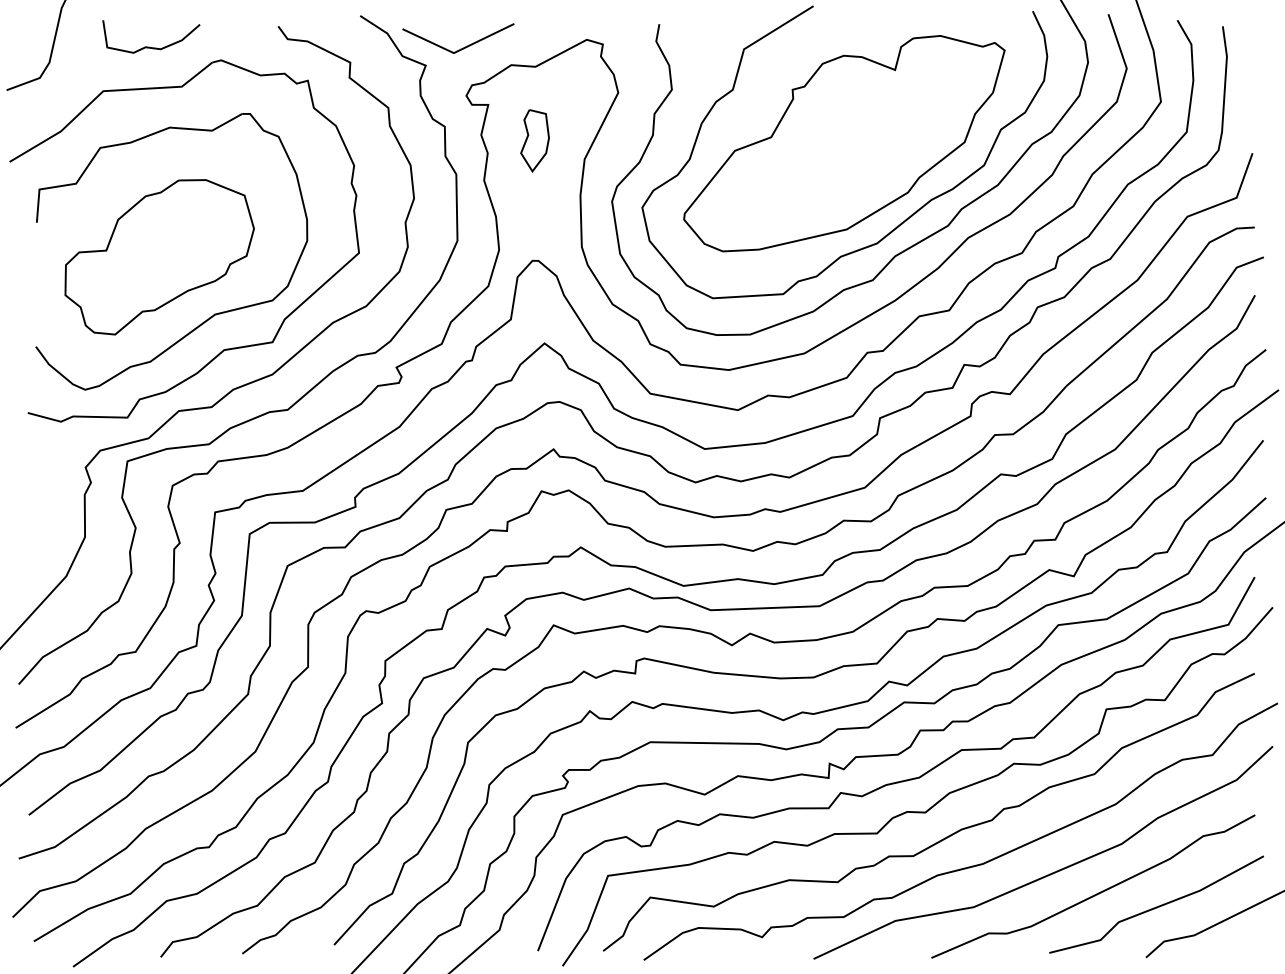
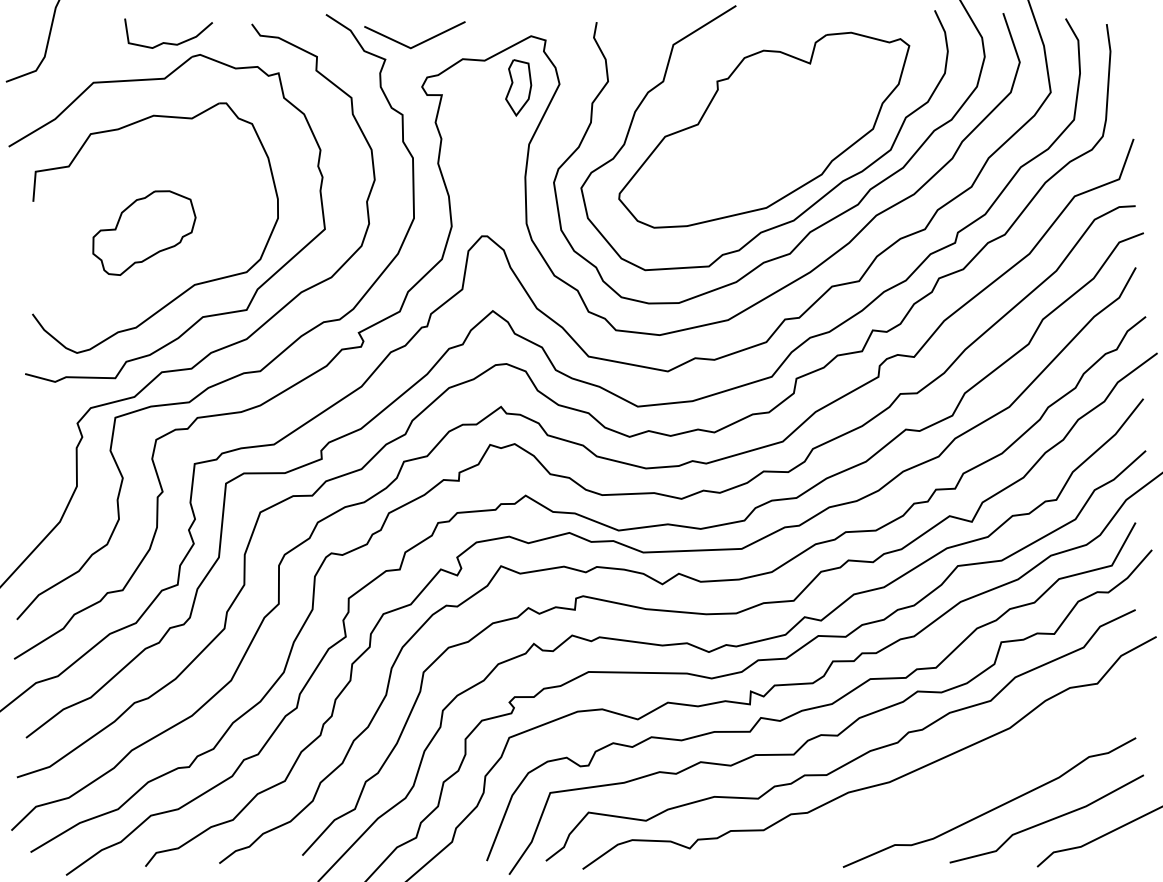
curve: (149, 46) -> (166, 42), moved
part: (534, 140) -> (518, 87), moved
part: (159, 257) -> (144, 233), size x0.6
curve: (1049, 873) -> (949, 790), removed

